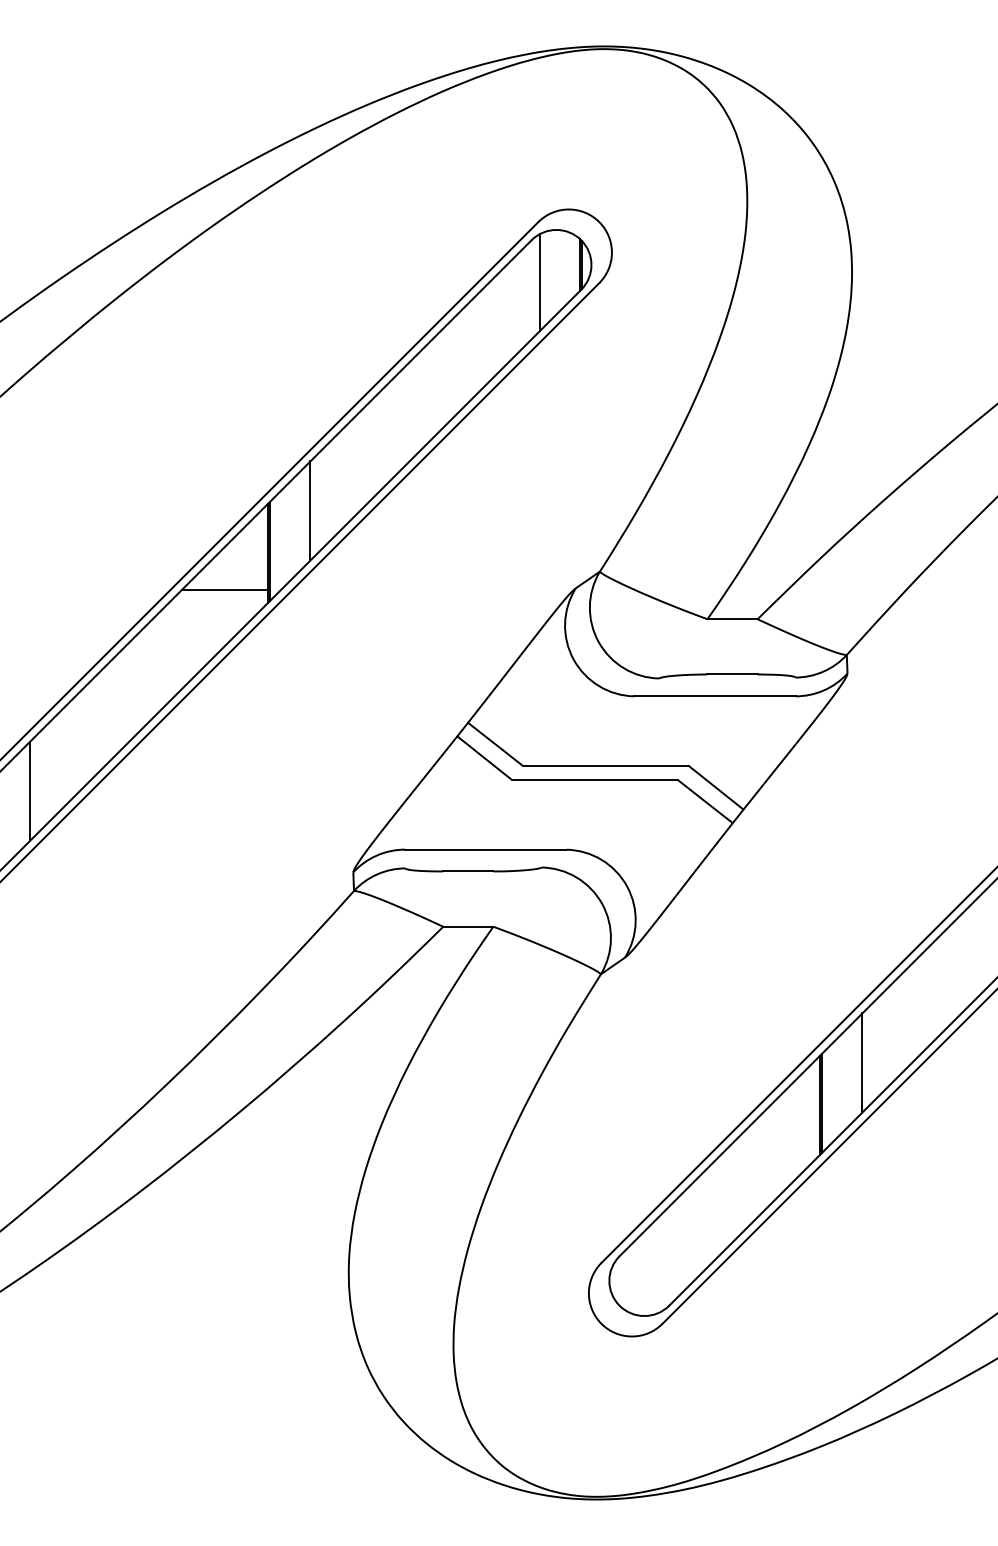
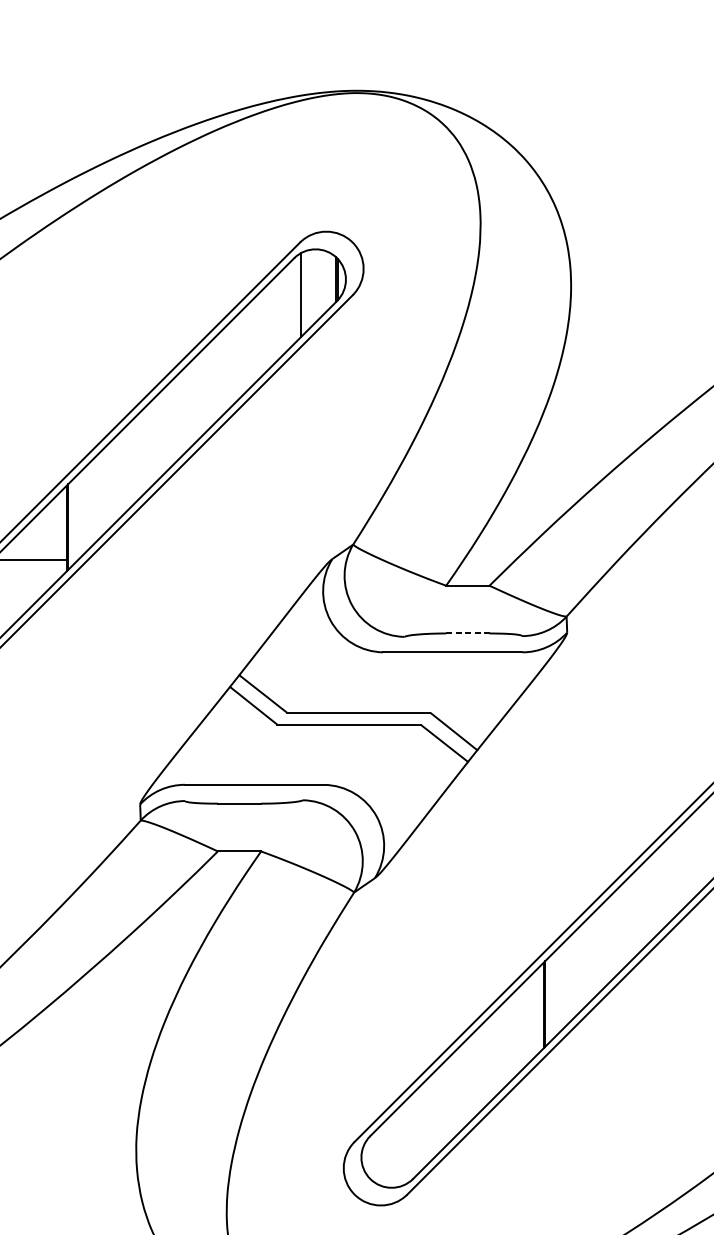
line: (310, 510) -> (103, 491), removed
line: (733, 674) -> (468, 633), solid -> dashed
line: (862, 1062) -> (580, 968), removed

